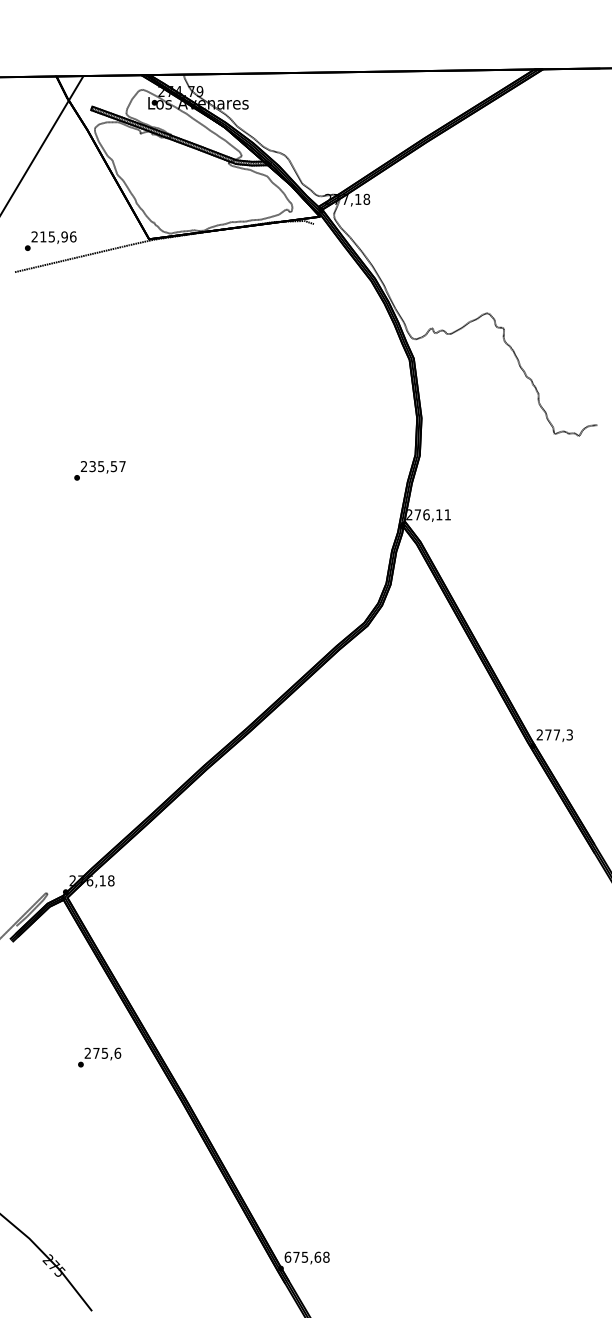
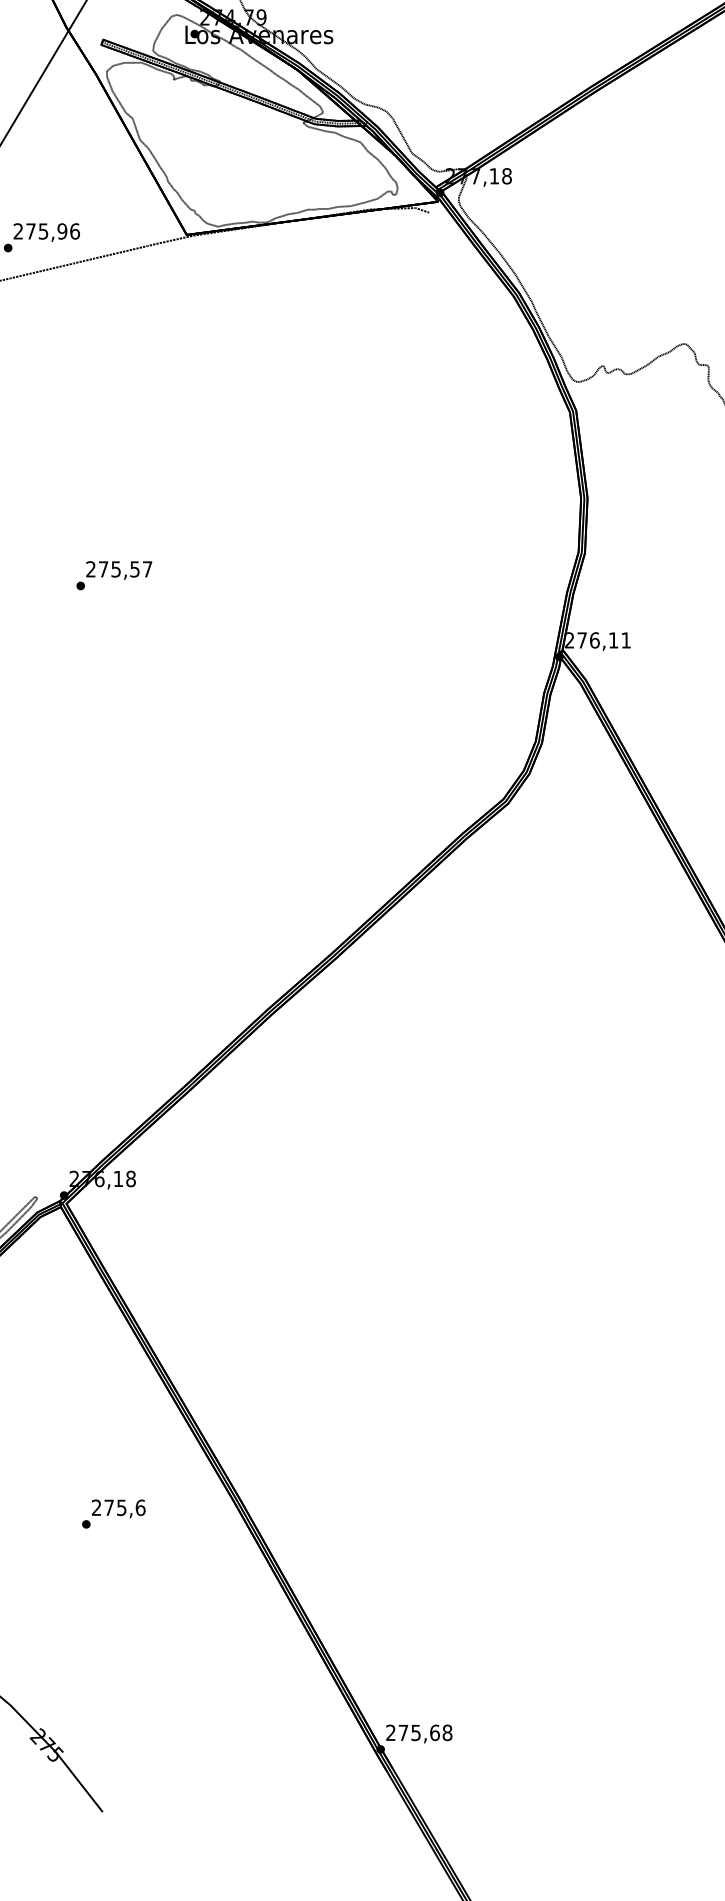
text: (43, 236) -> (31, 230), 215,96 -> 275,96
text: (92, 466) -> (103, 569), 235,57 -> 275,57
text: (99, 1057) -> (113, 1513), moved
text: (287, 1256) -> (390, 1731), 675,68 -> 275,68

